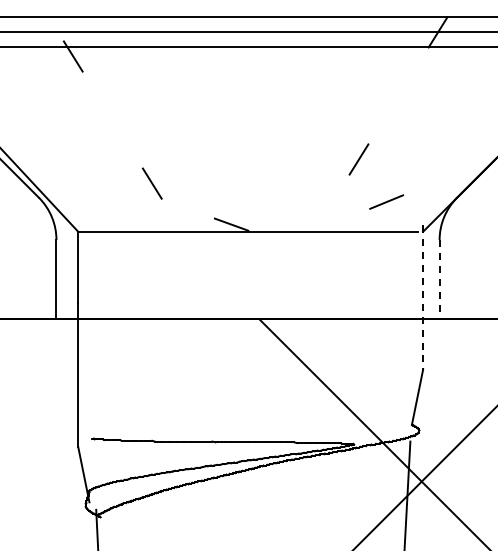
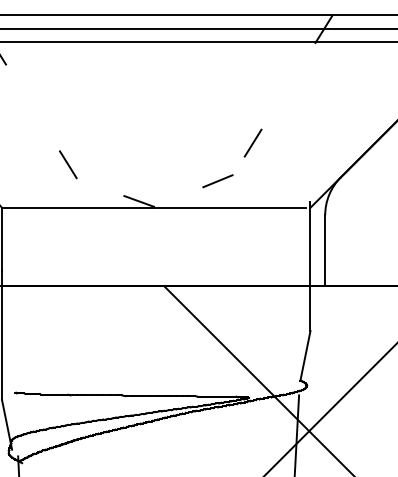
line: (386, 201) -> (217, 180), moved
line: (439, 279) -> (325, 250), dashed -> solid
line: (423, 297) -> (310, 266), dashed -> solid

